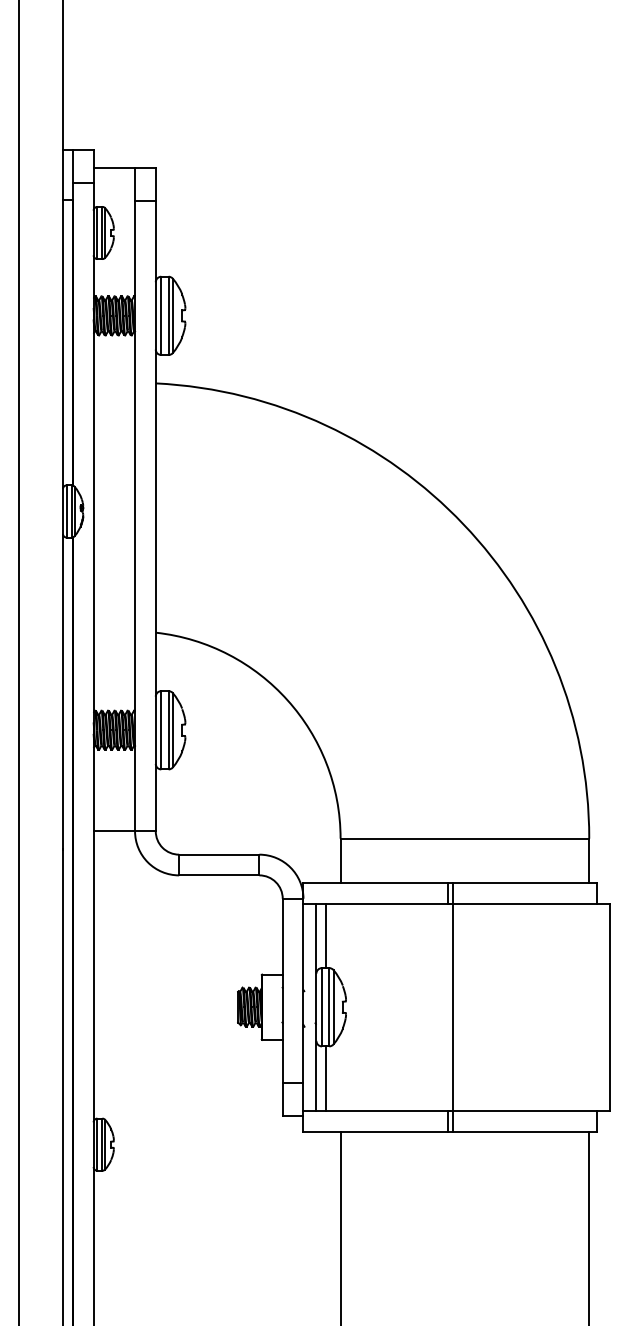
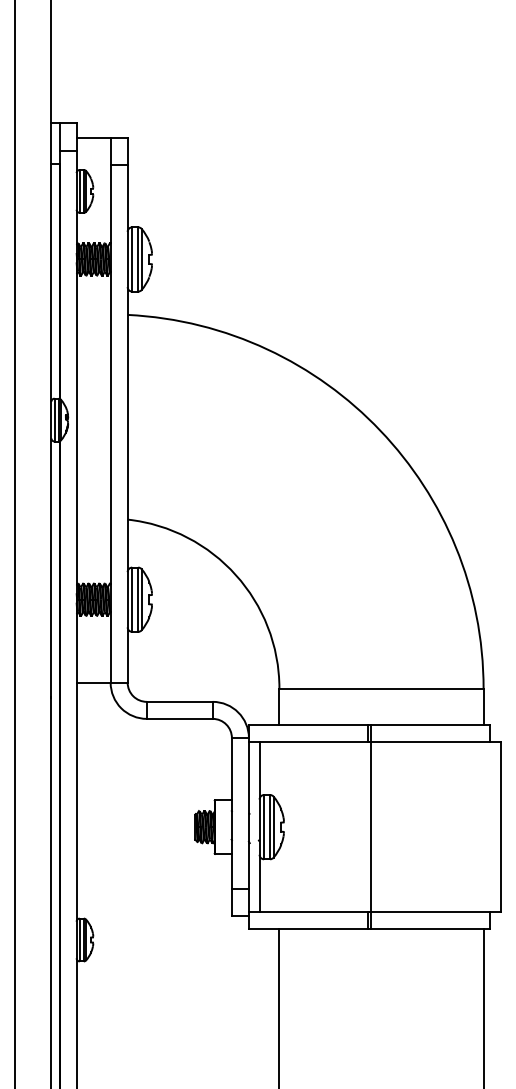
line: (326, 935) -> (267, 768), removed
line: (326, 1078) -> (267, 885), removed

